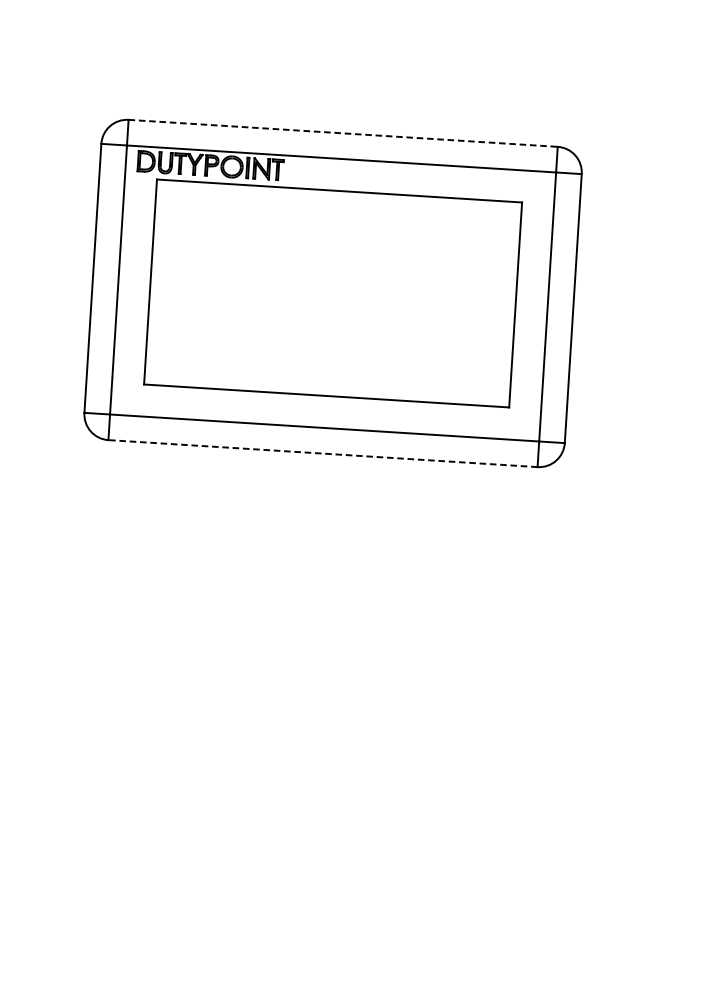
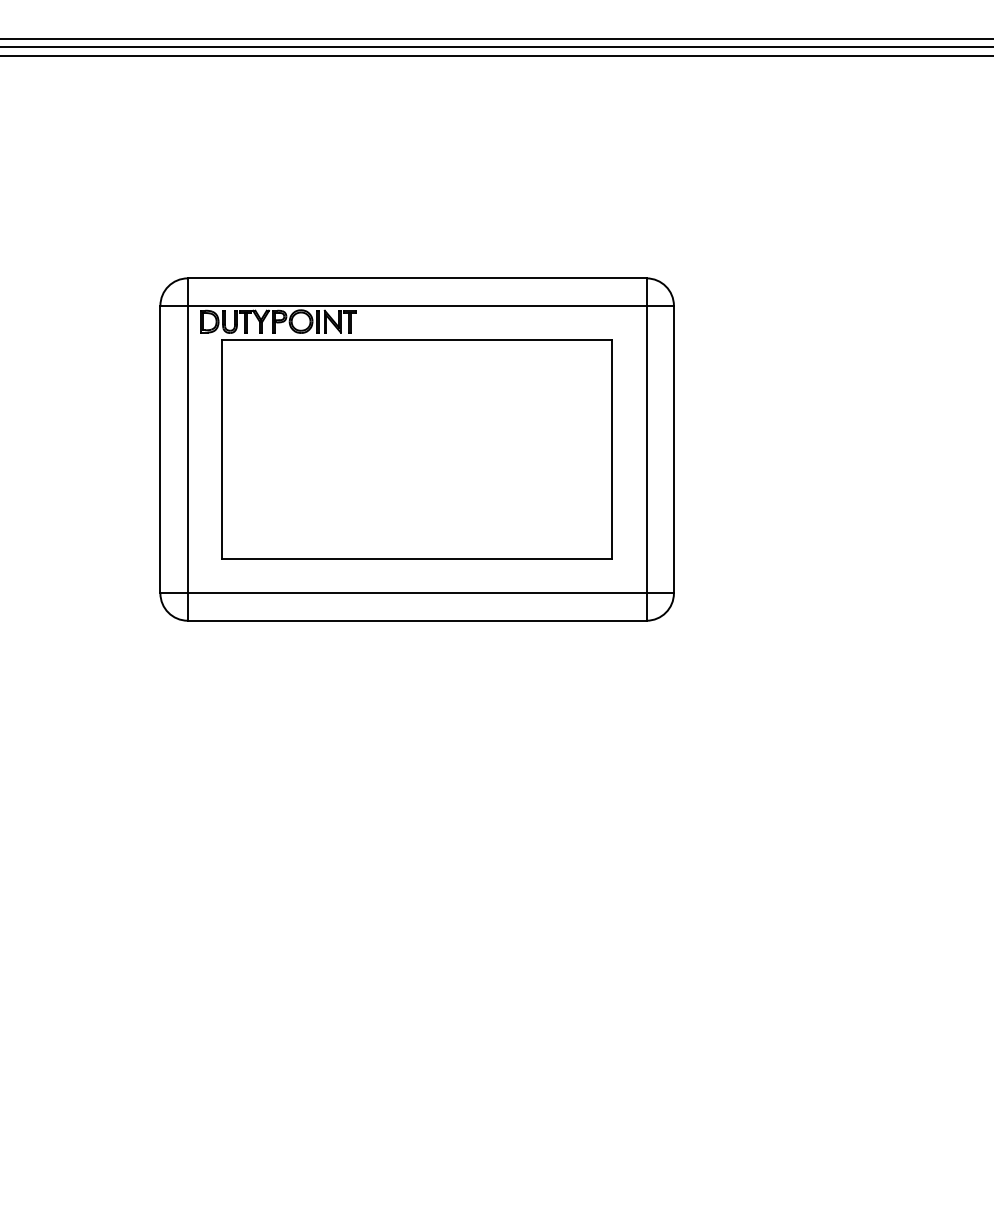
line: (343, 133) -> (417, 278), dashed -> solid
line: (322, 453) -> (416, 620), dashed -> solid

